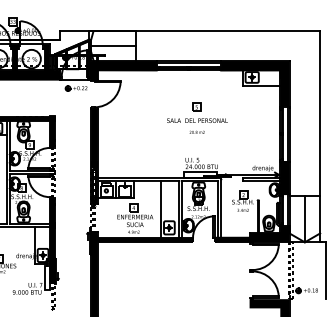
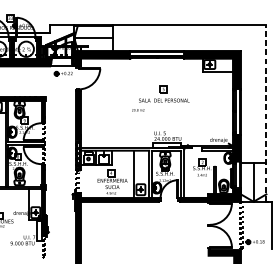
text: (196, 131) -> (137, 109), moved
line: (320, 136) -> (266, 113), solid -> dashed

